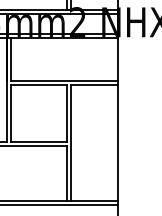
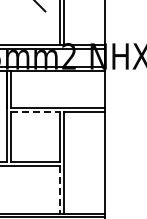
line: (39, 86) -> (35, 112), solid -> dashed
line: (66, 174) -> (59, 190), solid -> dashed

